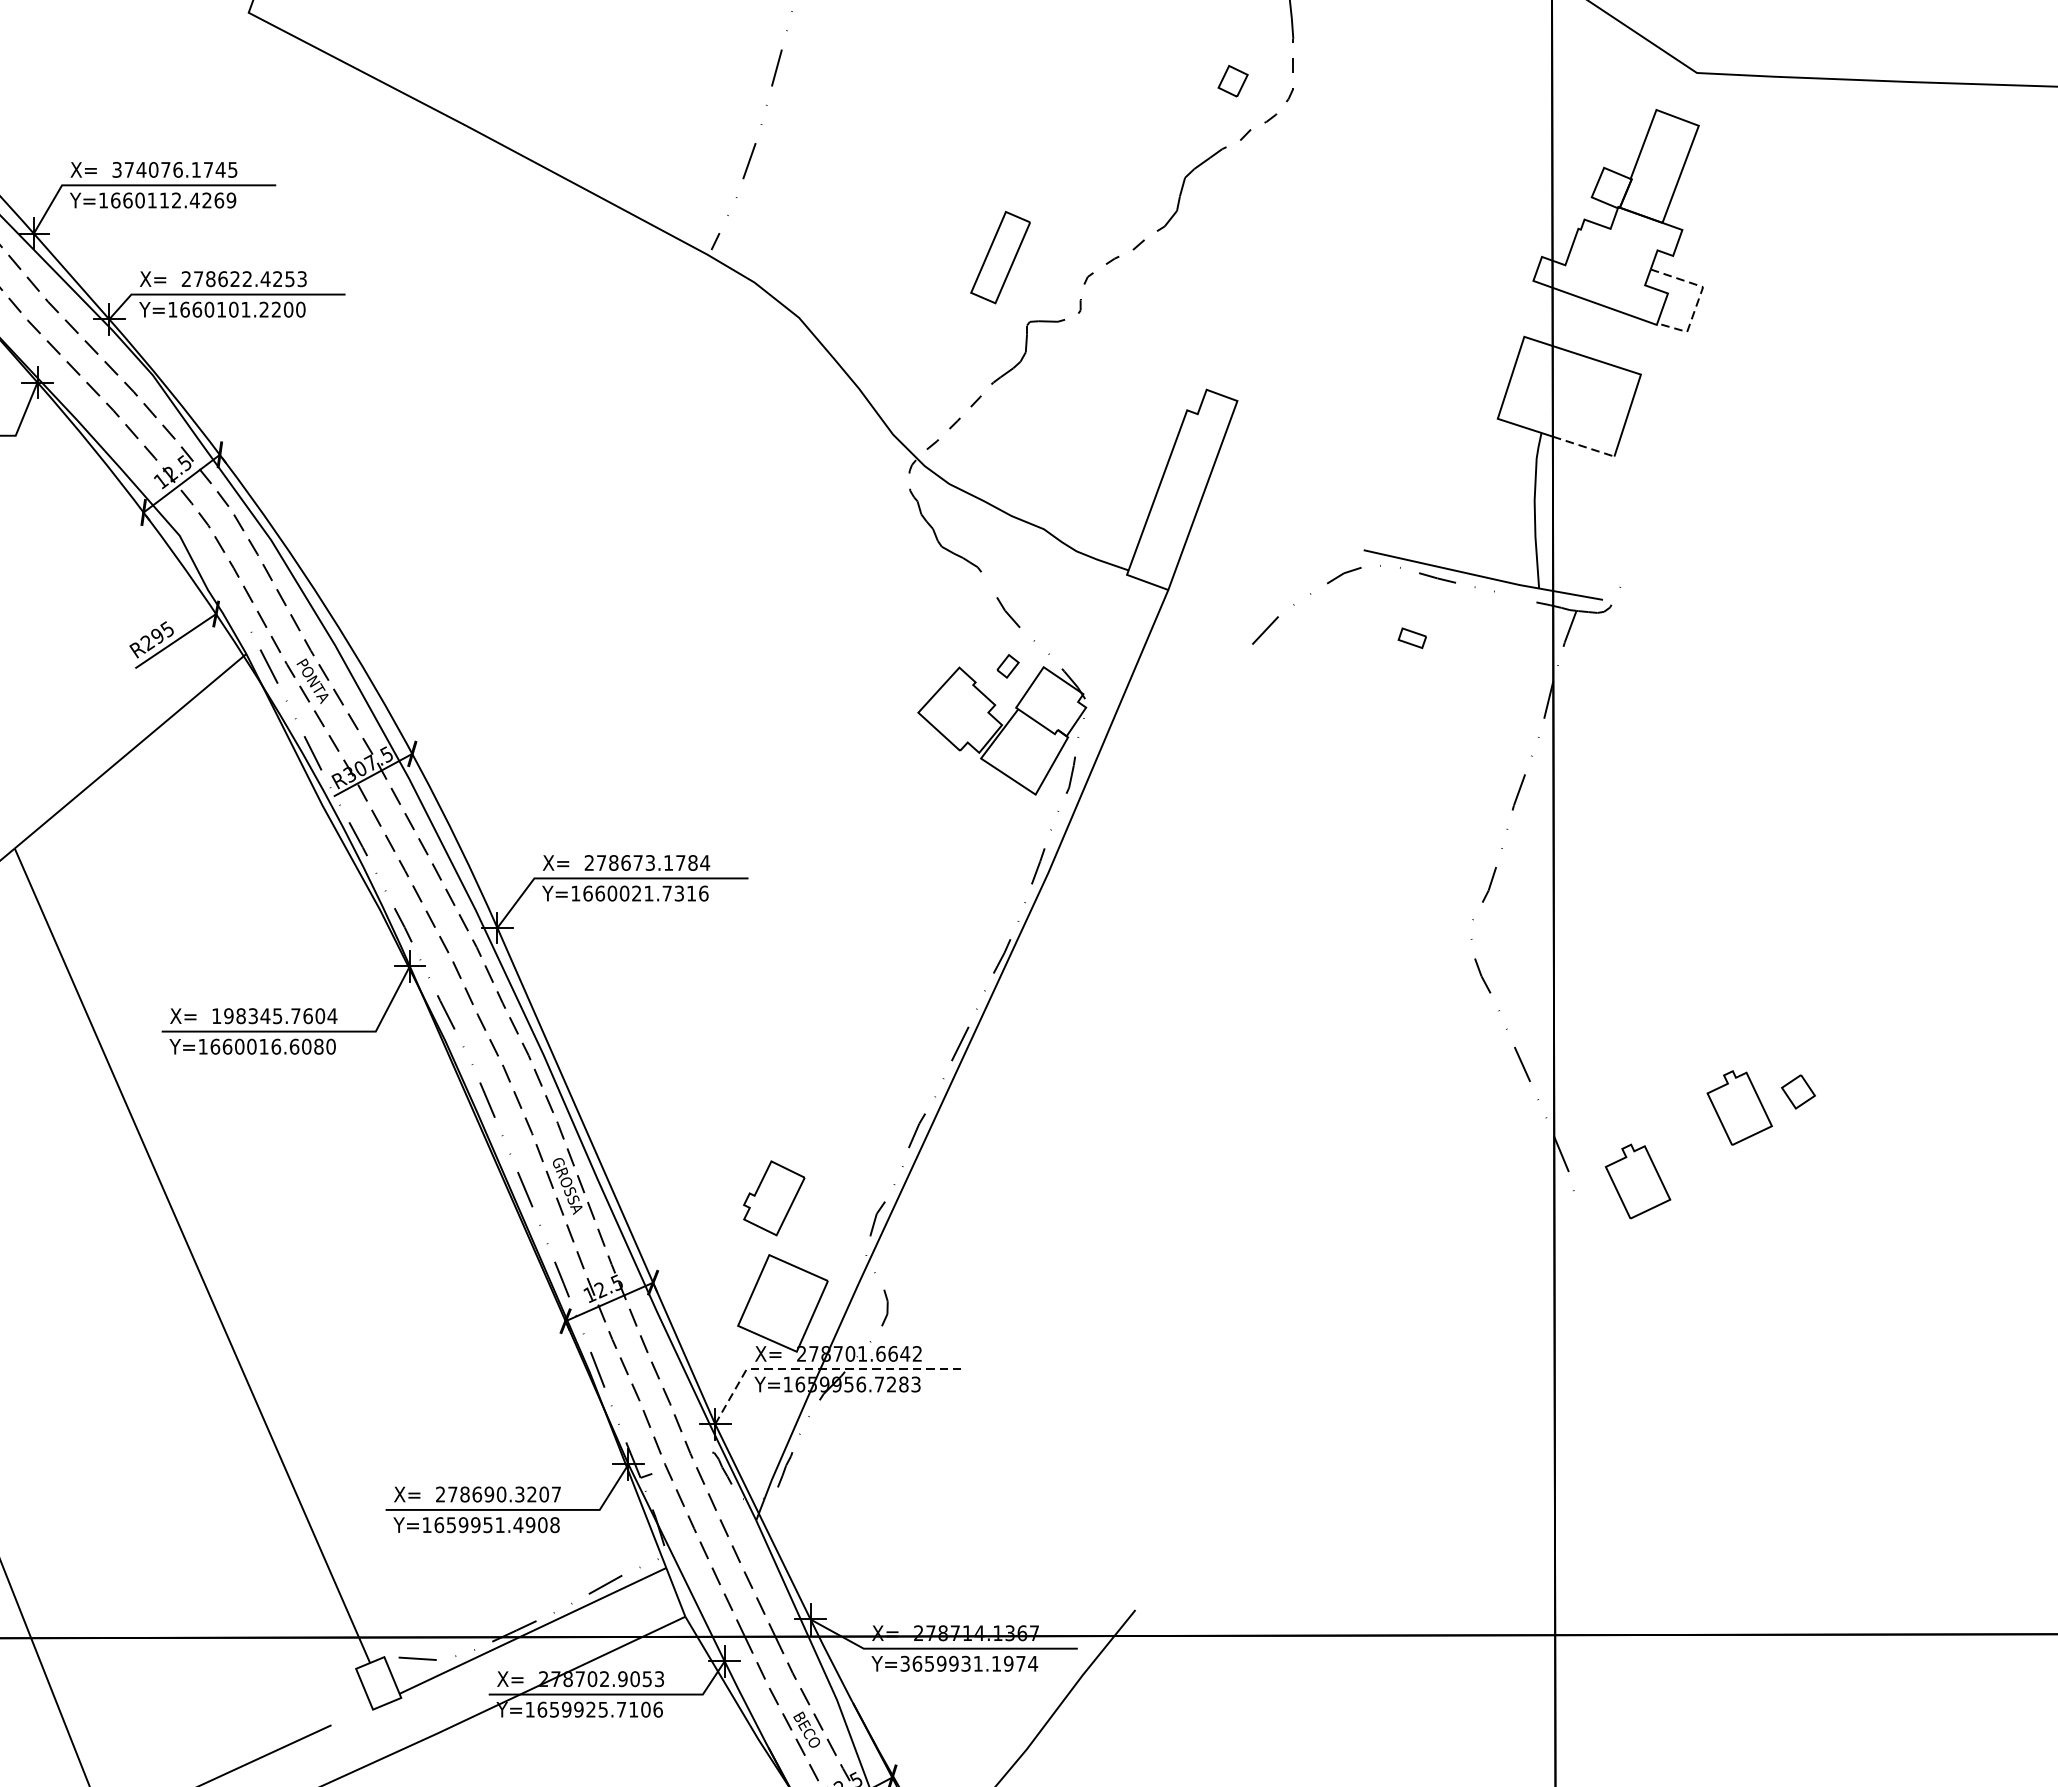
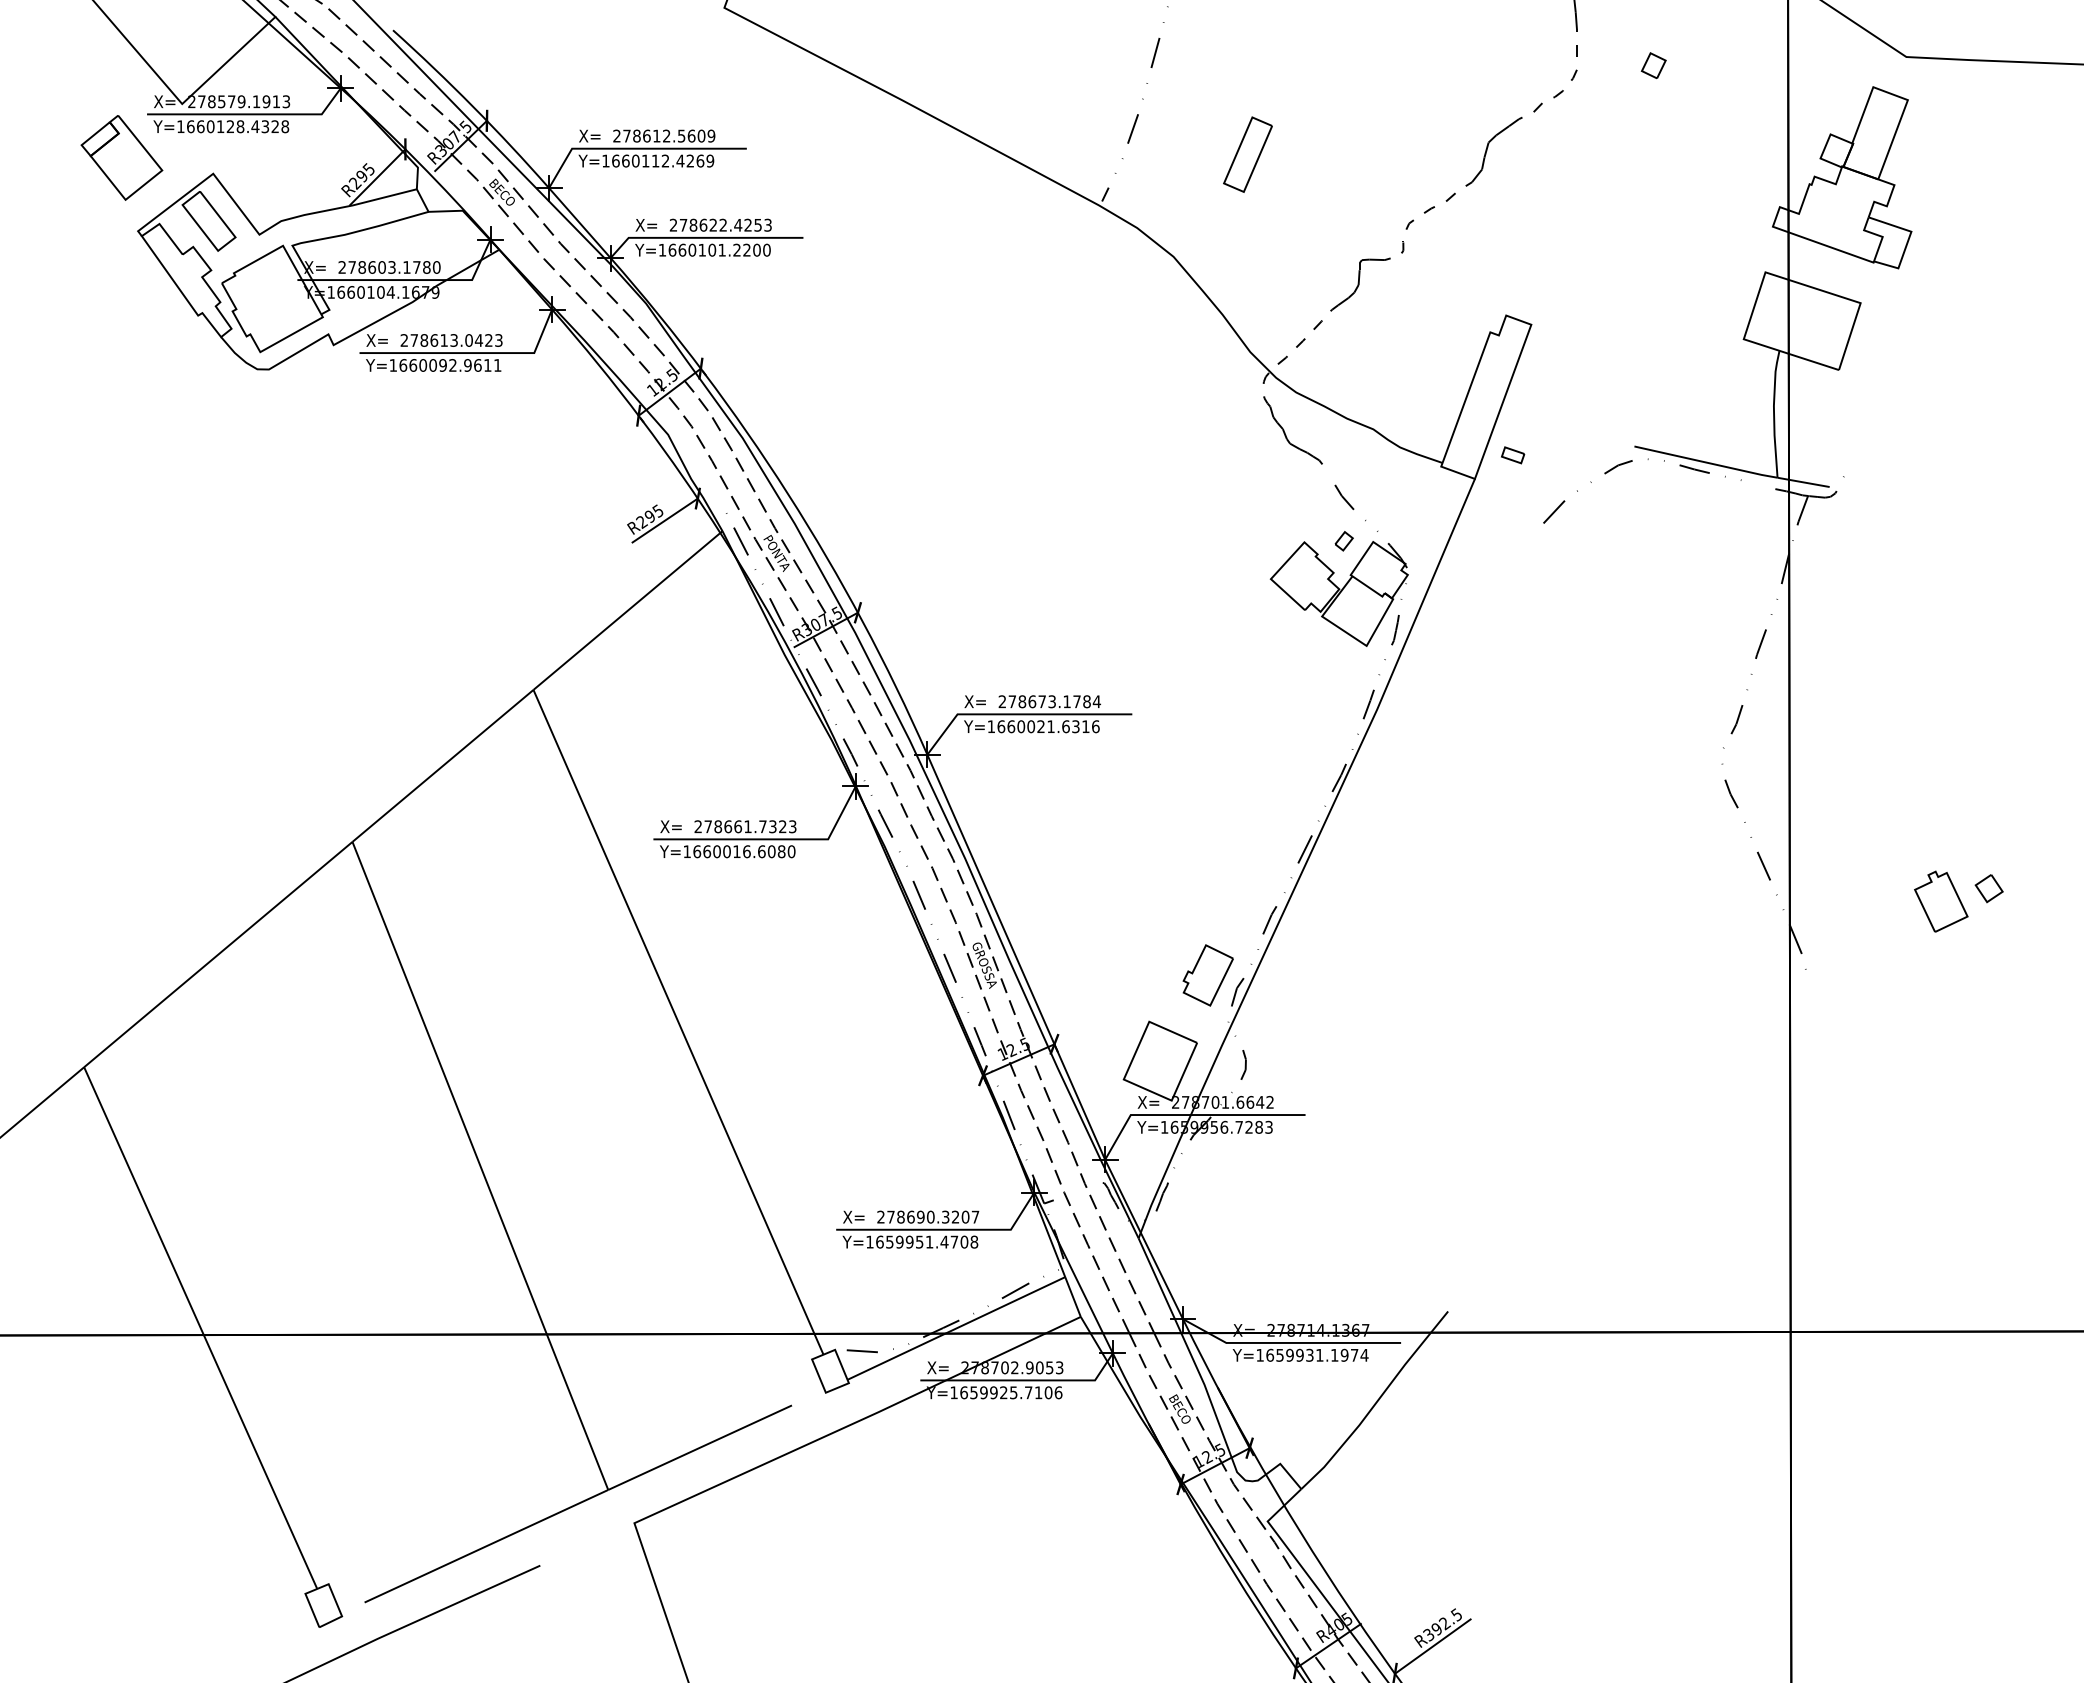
part: (1232, 80) -> (1653, 65), moved
text: (175, 169) -> (664, 135), 374076.1745 -> 278612.5609
part: (999, 257) -> (1247, 154), moved
line: (1699, 299) -> (1908, 241), dashed -> solid
line: (1584, 447) -> (1814, 362), dashed -> solid
part: (1412, 638) -> (1513, 455), moved
text: (666, 893) -> (1065, 726), Y=1660021.7316 -> Y=1660021.6316
text: (274, 1015) -> (745, 826), 198345.7604 -> 278661.7323
part: (1638, 1181) -> (1858, 961), removed
part: (773, 1198) -> (1207, 975), moved
line: (821, 1369) -> (1191, 1115), dashed -> solid
text: (530, 1524) -> (954, 1241), Y=1659951.4908 -> Y=1659951.4708
text: (904, 1662) -> (1259, 1354), Y=3659931.1974 -> Y=1659931.1974

